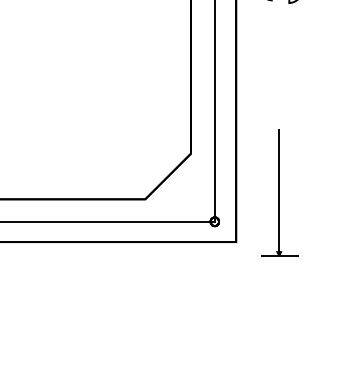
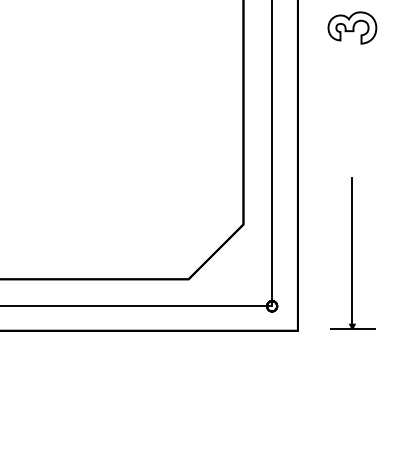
part: (279, 192) -> (352, 253), moved

